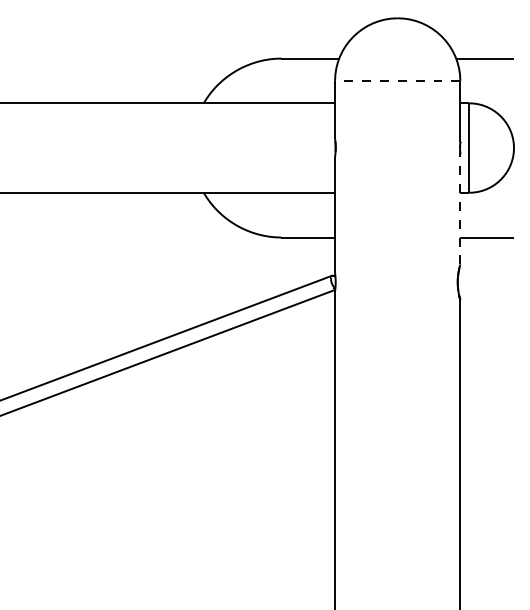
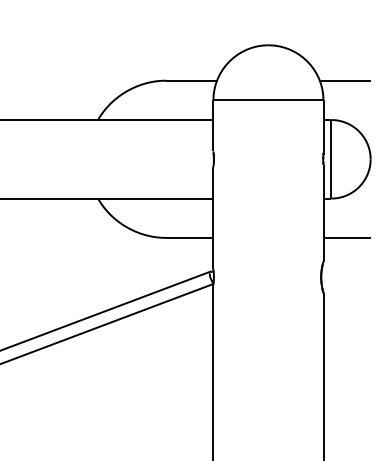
line: (397, 80) -> (268, 99), dashed -> solid
line: (460, 208) -> (323, 212), dashed -> solid

